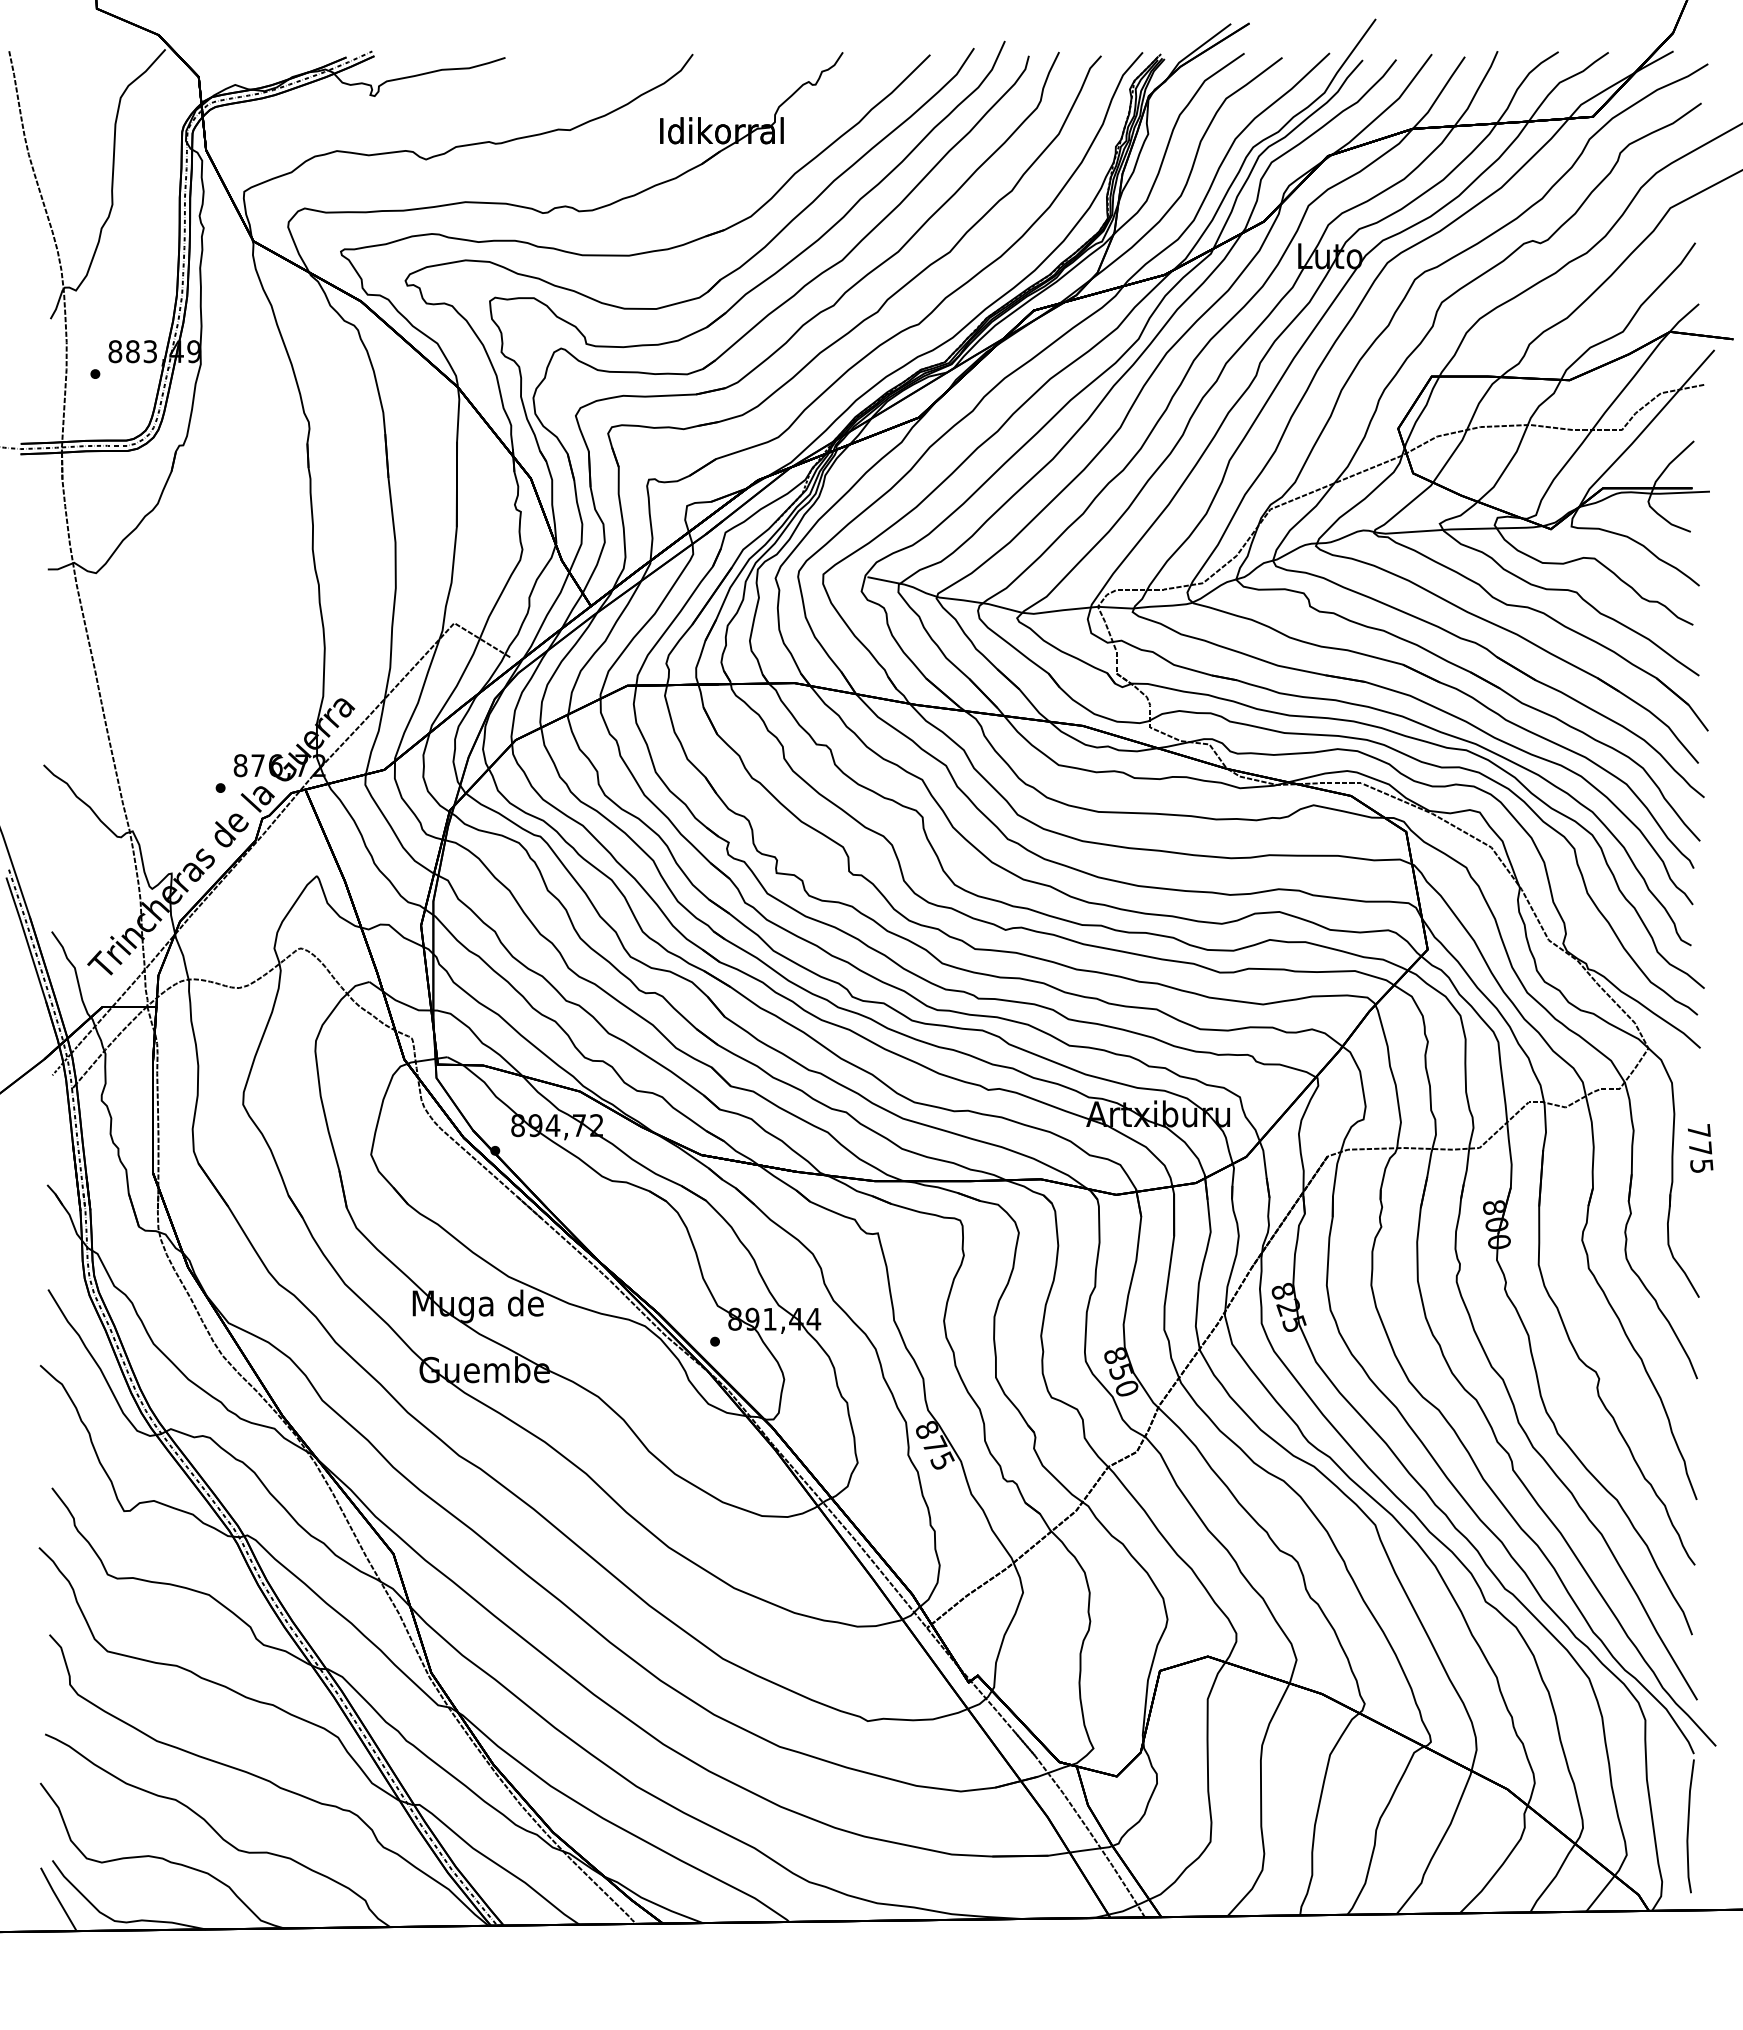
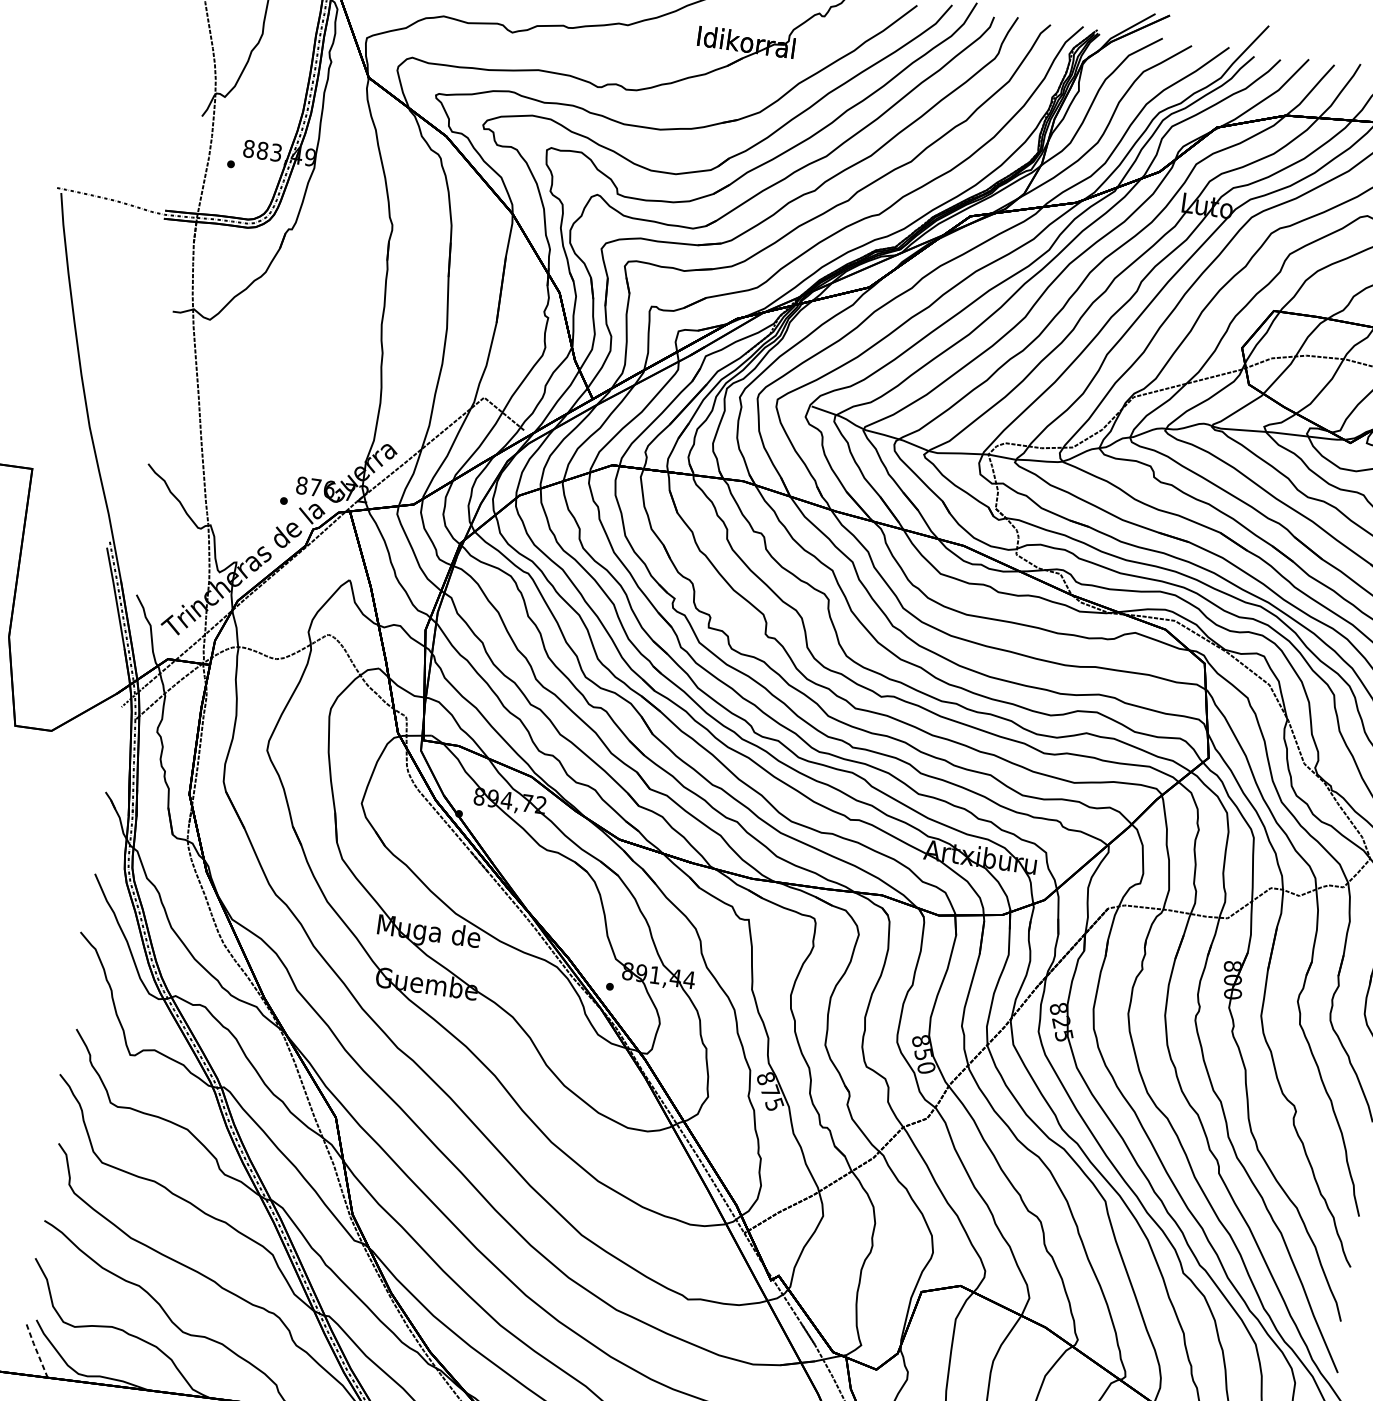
line: (58, 1899) -> (36, 1351), solid -> dashed

